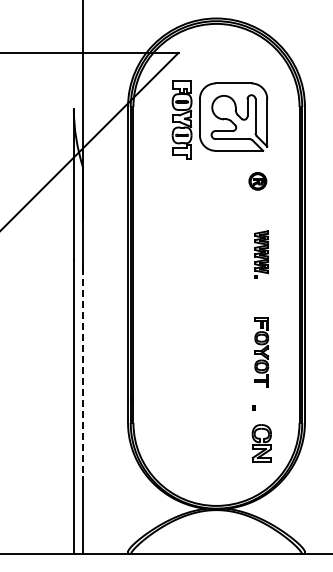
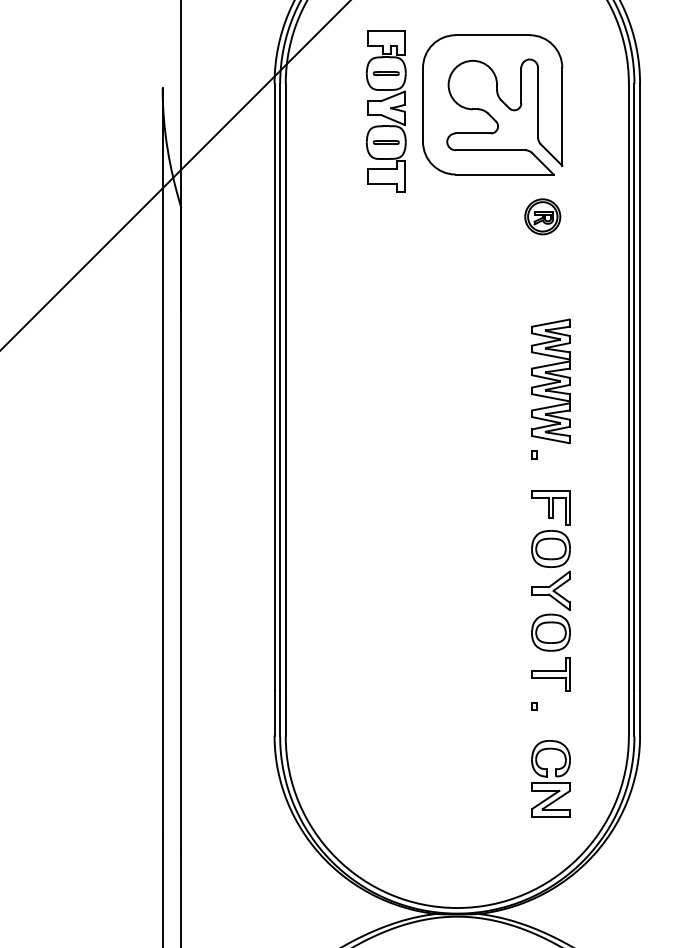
part: (257, 181) -> (542, 217), moved
part: (261, 254) -> (550, 388), size x1.43
part: (261, 352) -> (550, 591), size x1.43
line: (82, 372) -> (180, 632), dashed -> solid

